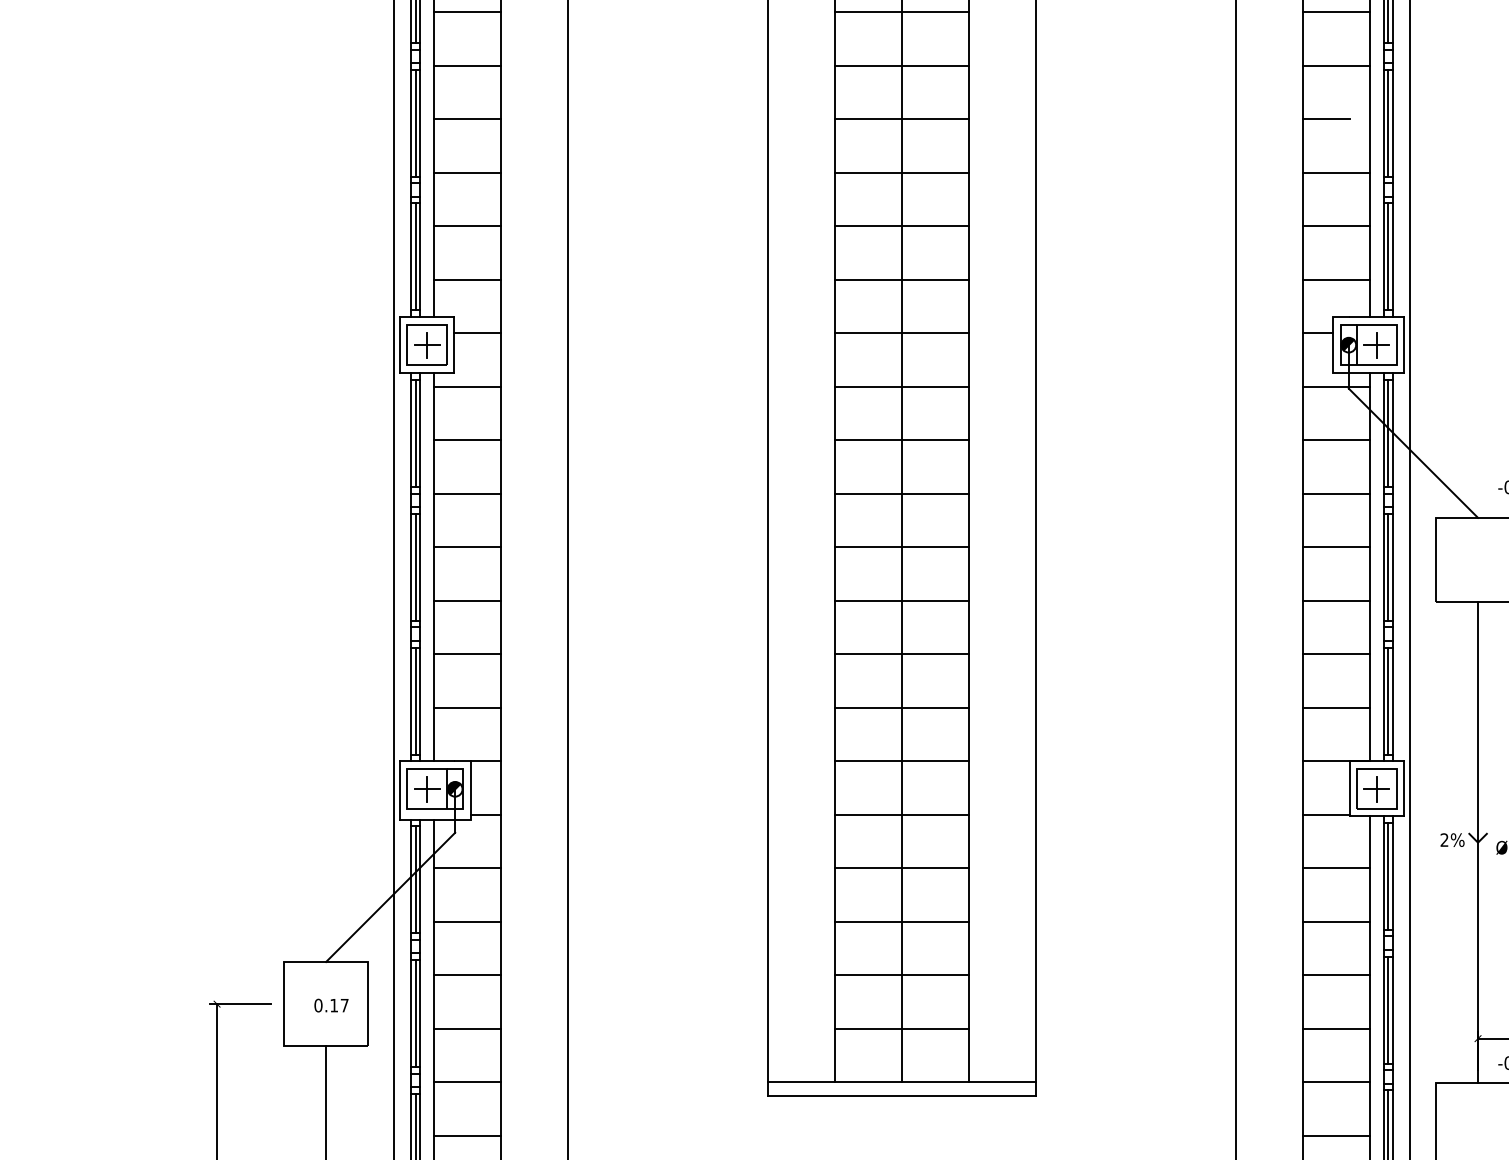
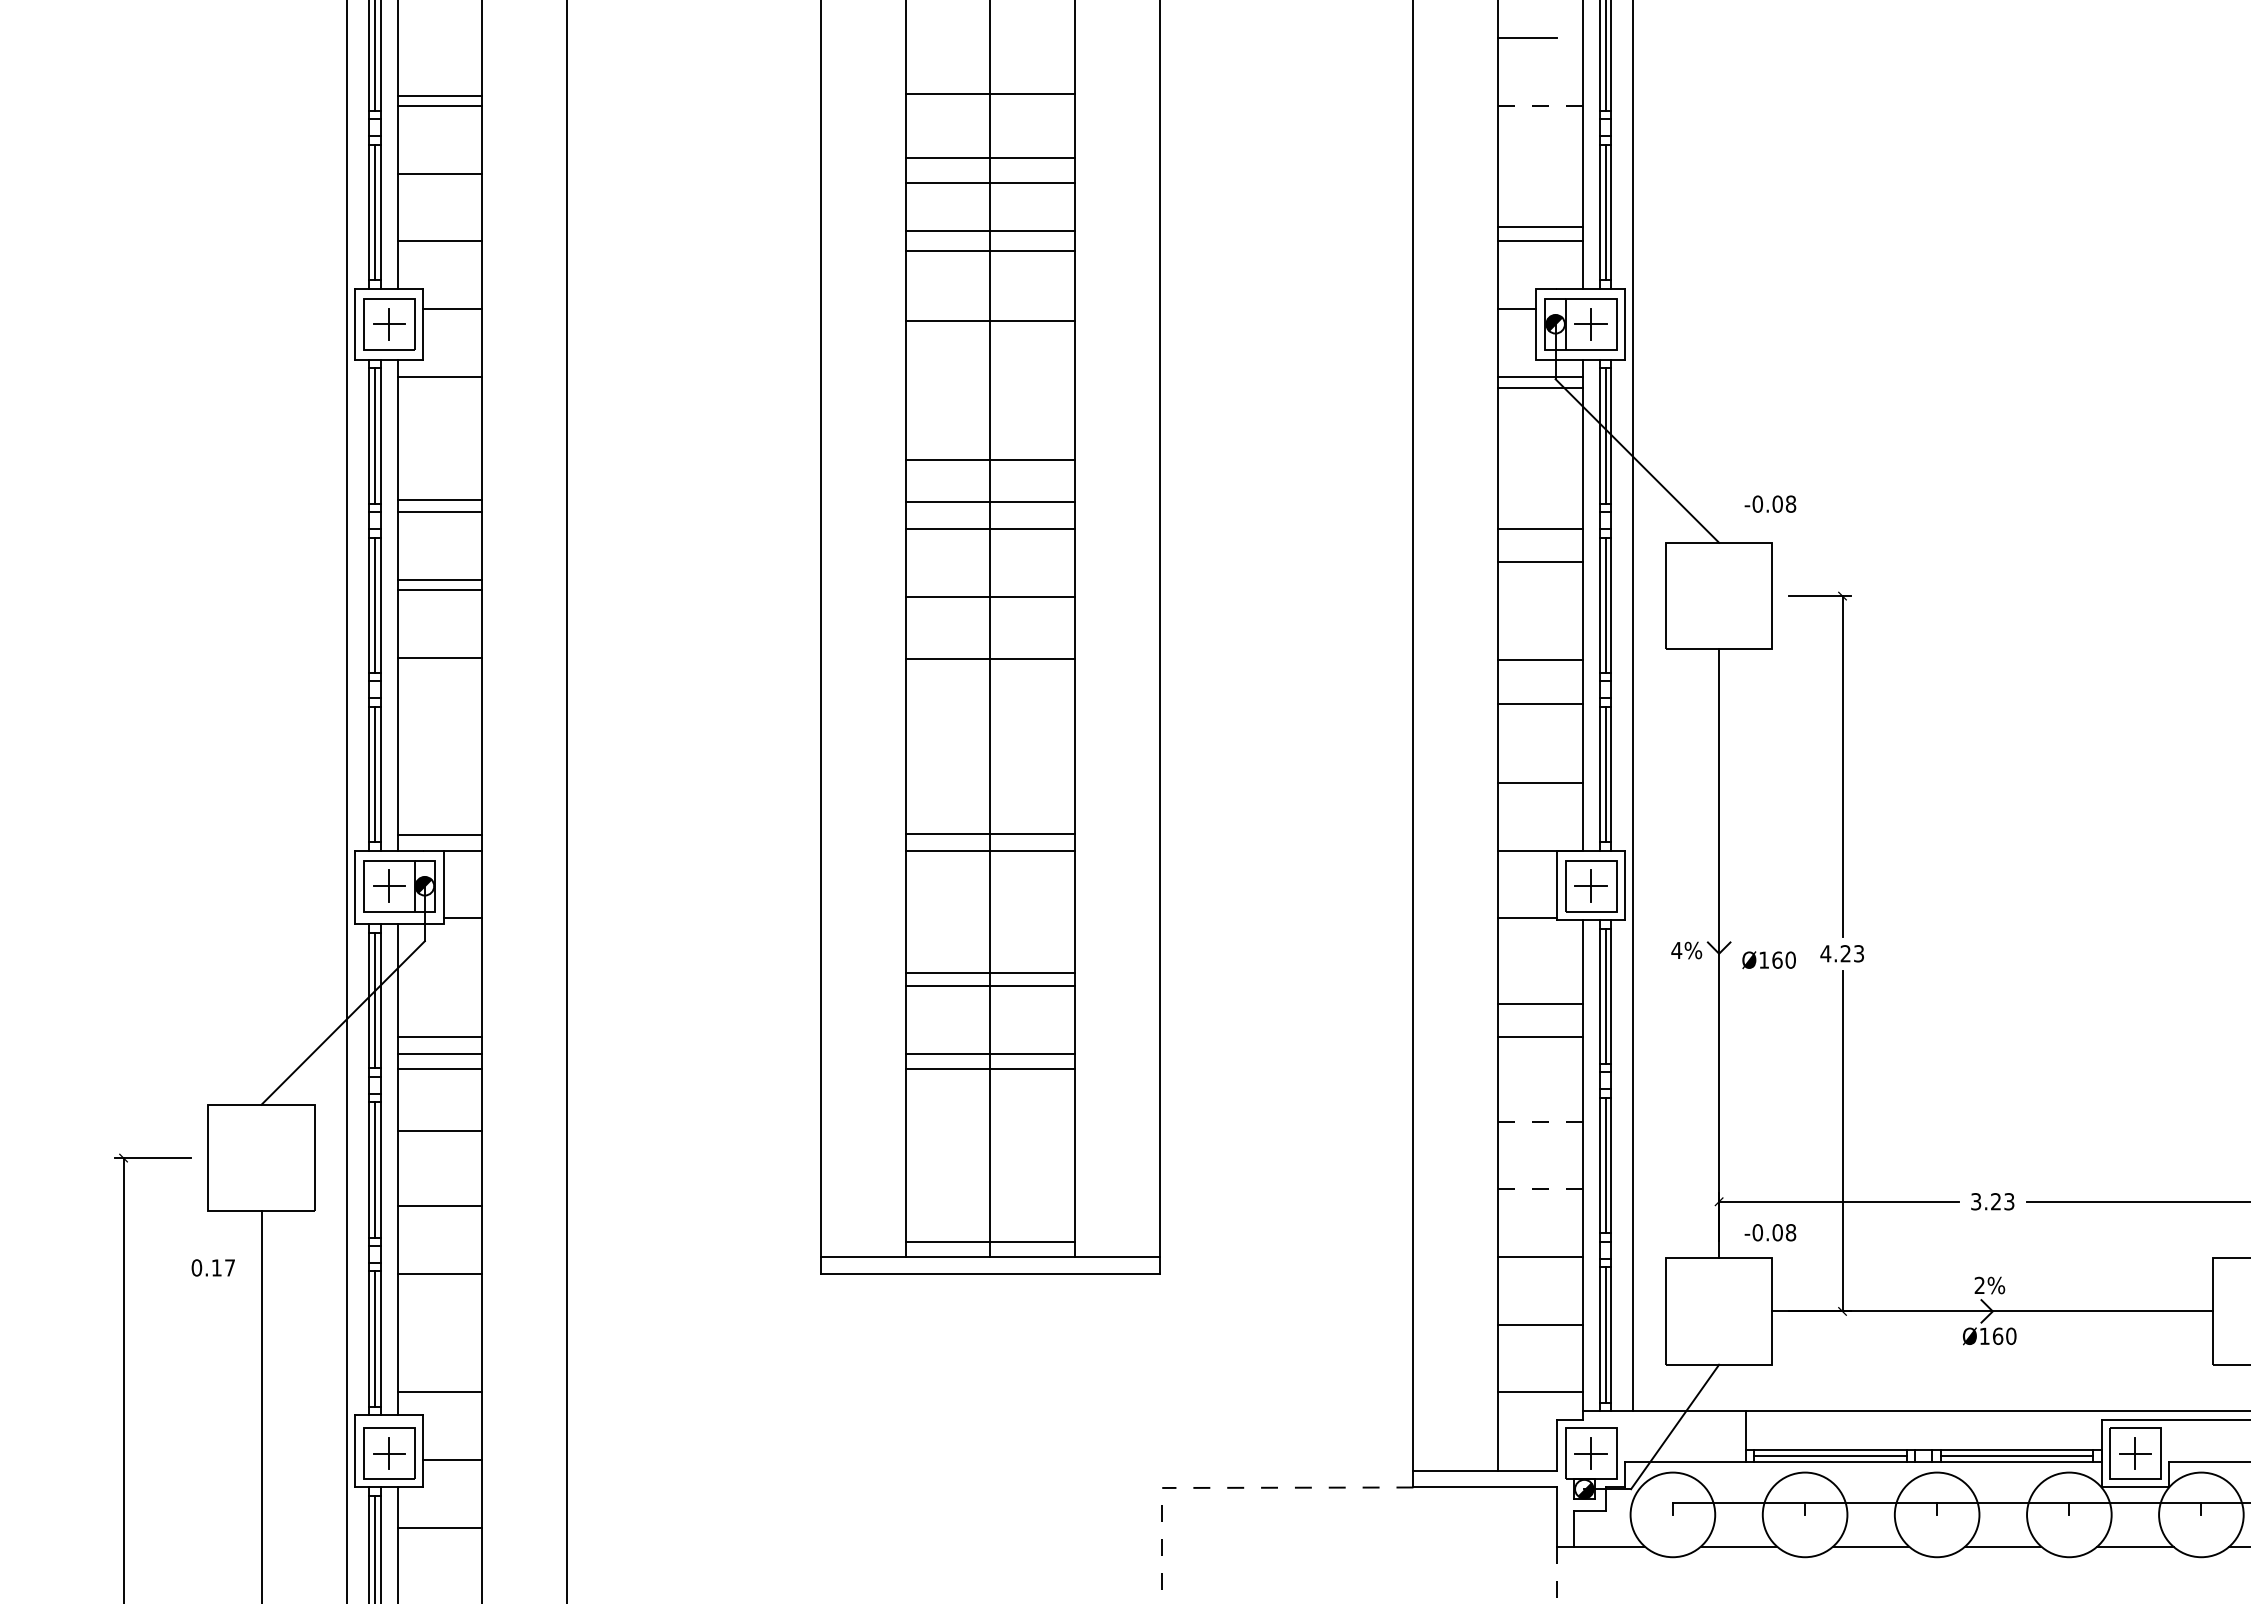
line: (466, 119) -> (439, 96), moved
line: (901, 119) -> (989, 94), moved
line: (901, 172) -> (989, 157), moved
line: (1336, 172) -> (1540, 105), solid -> dashed
line: (901, 226) -> (989, 230), moved
line: (1336, 226) -> (1540, 226), moved
line: (901, 279) -> (989, 183), moved
line: (901, 333) -> (989, 251), moved
line: (901, 386) -> (989, 320), moved
line: (466, 440) -> (439, 500), moved
line: (901, 440) -> (989, 502), moved
line: (1336, 440) -> (1540, 388), moved
line: (901, 493) -> (989, 460), moved
line: (1336, 493) -> (1540, 562), moved
line: (901, 546) -> (989, 528), moved
line: (1336, 546) -> (1540, 528), moved
line: (466, 600) -> (439, 589), moved
line: (901, 600) -> (989, 596), moved
line: (1336, 600) -> (1540, 703), moved
line: (466, 654) -> (439, 658), moved
line: (901, 654) -> (989, 659), moved
line: (1336, 654) -> (1540, 660), moved
line: (466, 707) -> (439, 834), moved
line: (901, 707) -> (989, 833), moved
line: (901, 814) -> (989, 973), moved
text: (1444, 839) -> (1676, 949), 2% -> 4%
line: (466, 868) -> (439, 1037), moved
line: (1336, 868) -> (1540, 1037), moved
line: (1336, 921) -> (1540, 1003), moved
line: (466, 975) -> (439, 1068), moved
line: (901, 975) -> (989, 1068), moved
line: (1336, 975) -> (1540, 1121), solid -> dashed
text: (330, 1005) -> (212, 1267), moved
line: (466, 1028) -> (439, 1131), moved
line: (901, 1028) -> (989, 1242), moved
line: (1336, 1028) -> (1540, 1189), solid -> dashed
line: (466, 1081) -> (439, 1205), moved
line: (466, 1135) -> (439, 1273), moved

